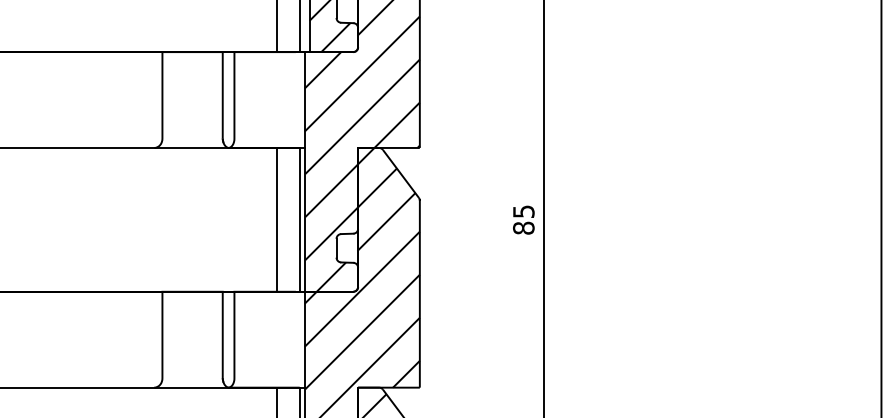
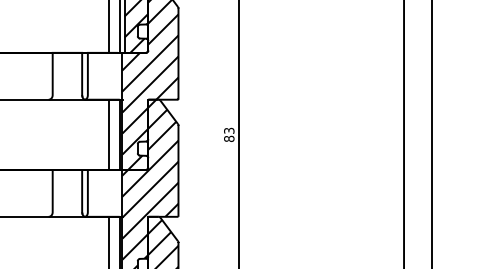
text: (522, 210) -> (228, 130), 85 -> 83

